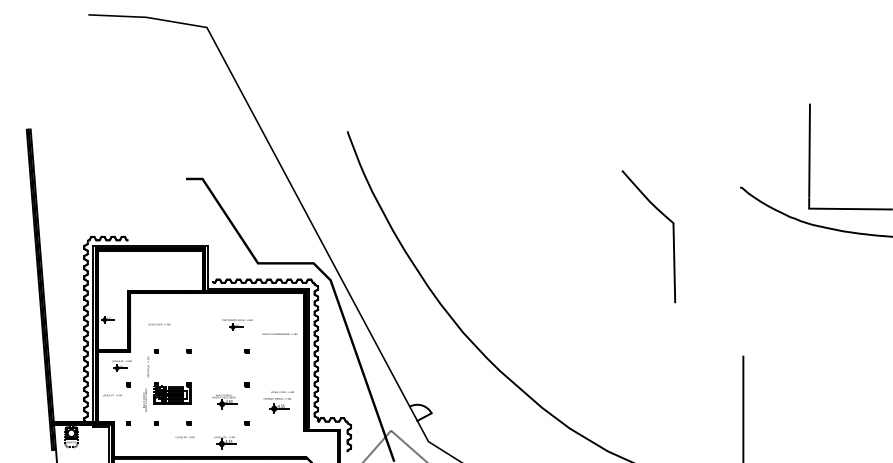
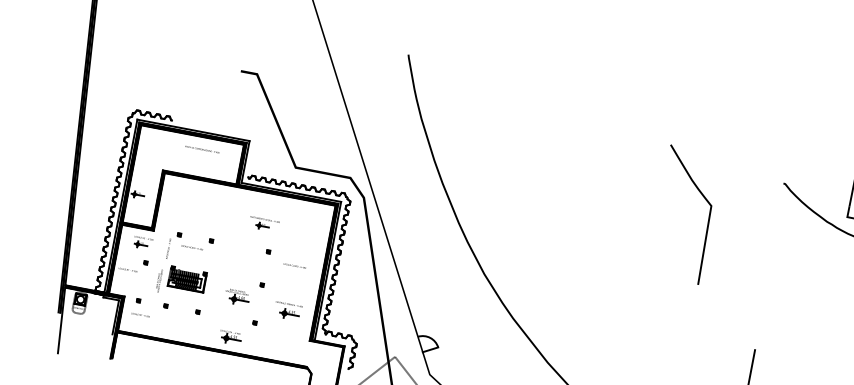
text: (159, 324) -> (192, 247), moved
text: (279, 333) -> (202, 148), moved
text: (282, 391) -> (294, 265), moved
text: (184, 436) -> (140, 314), moved

